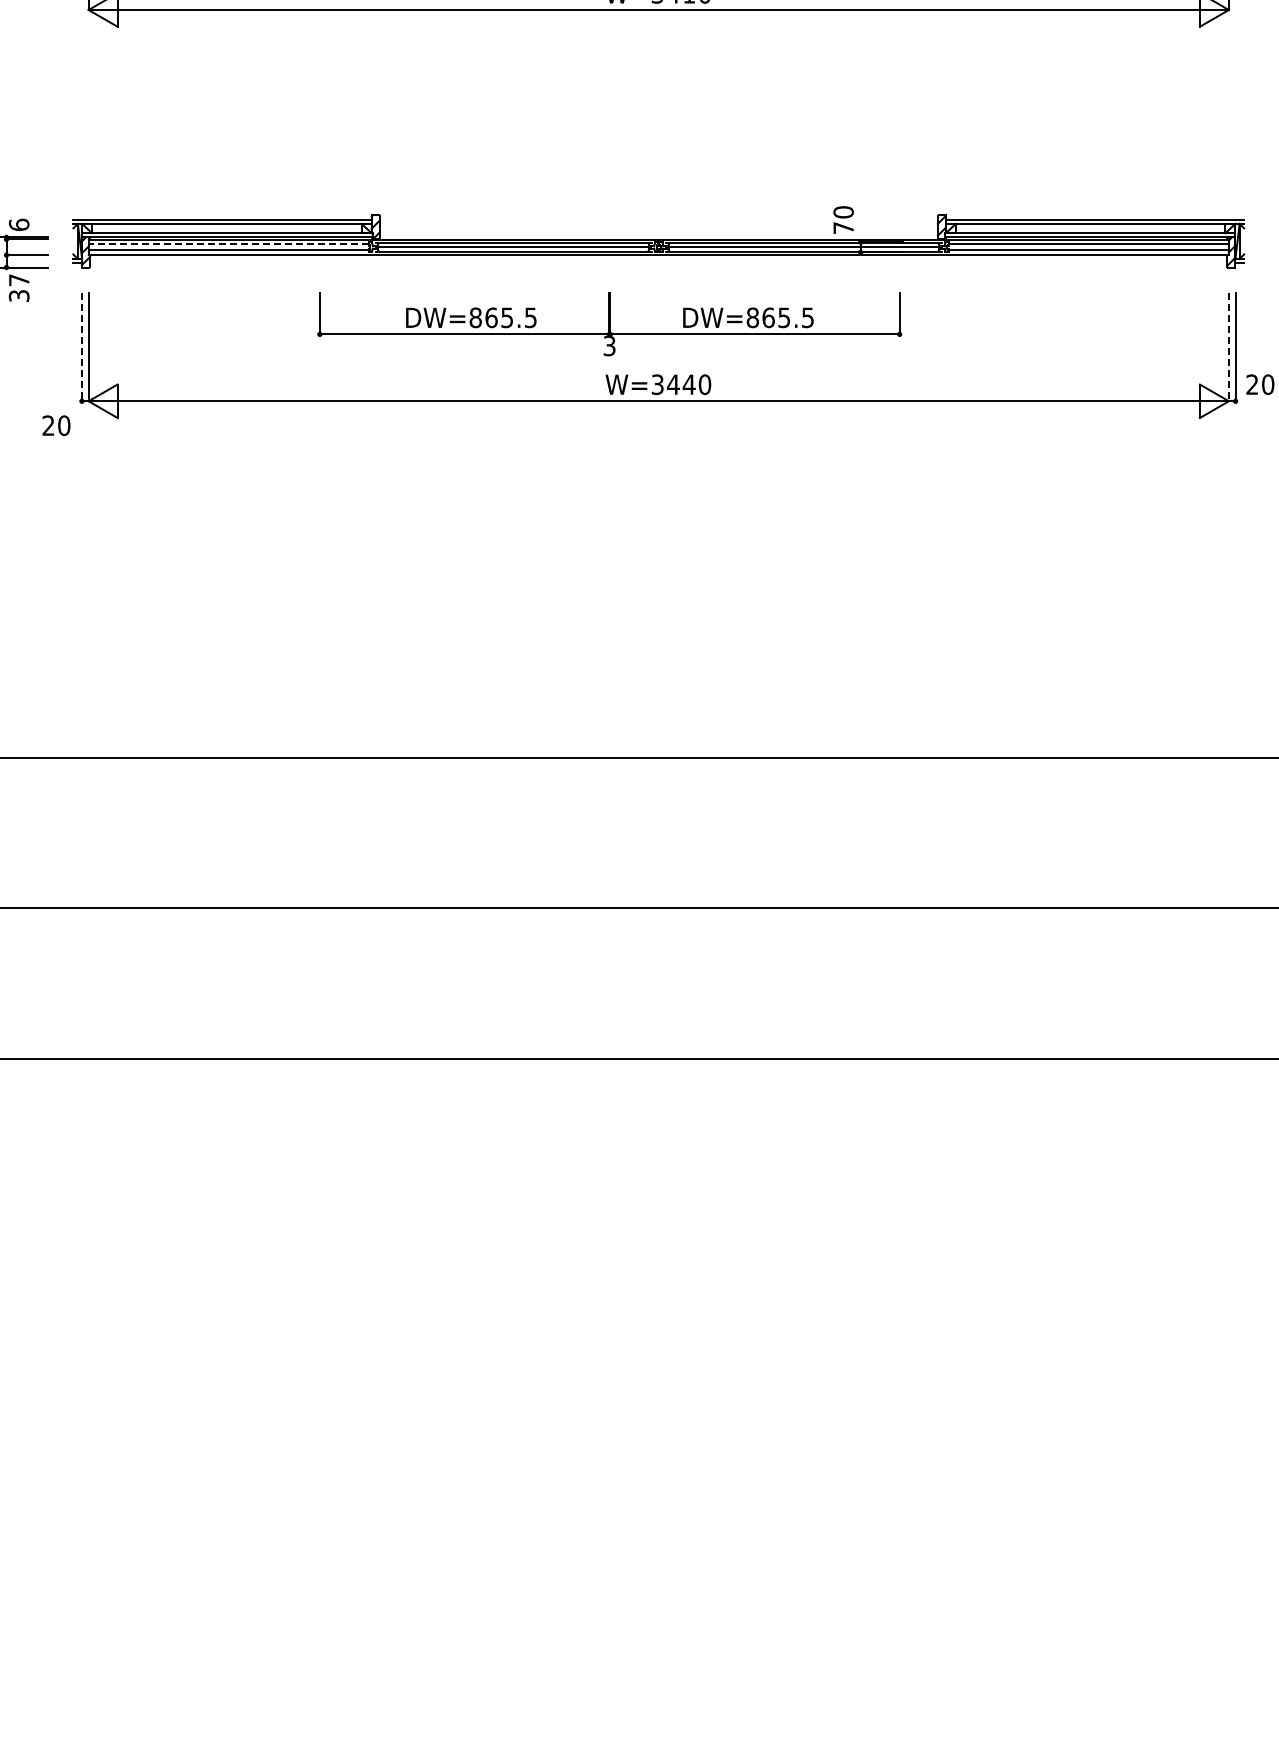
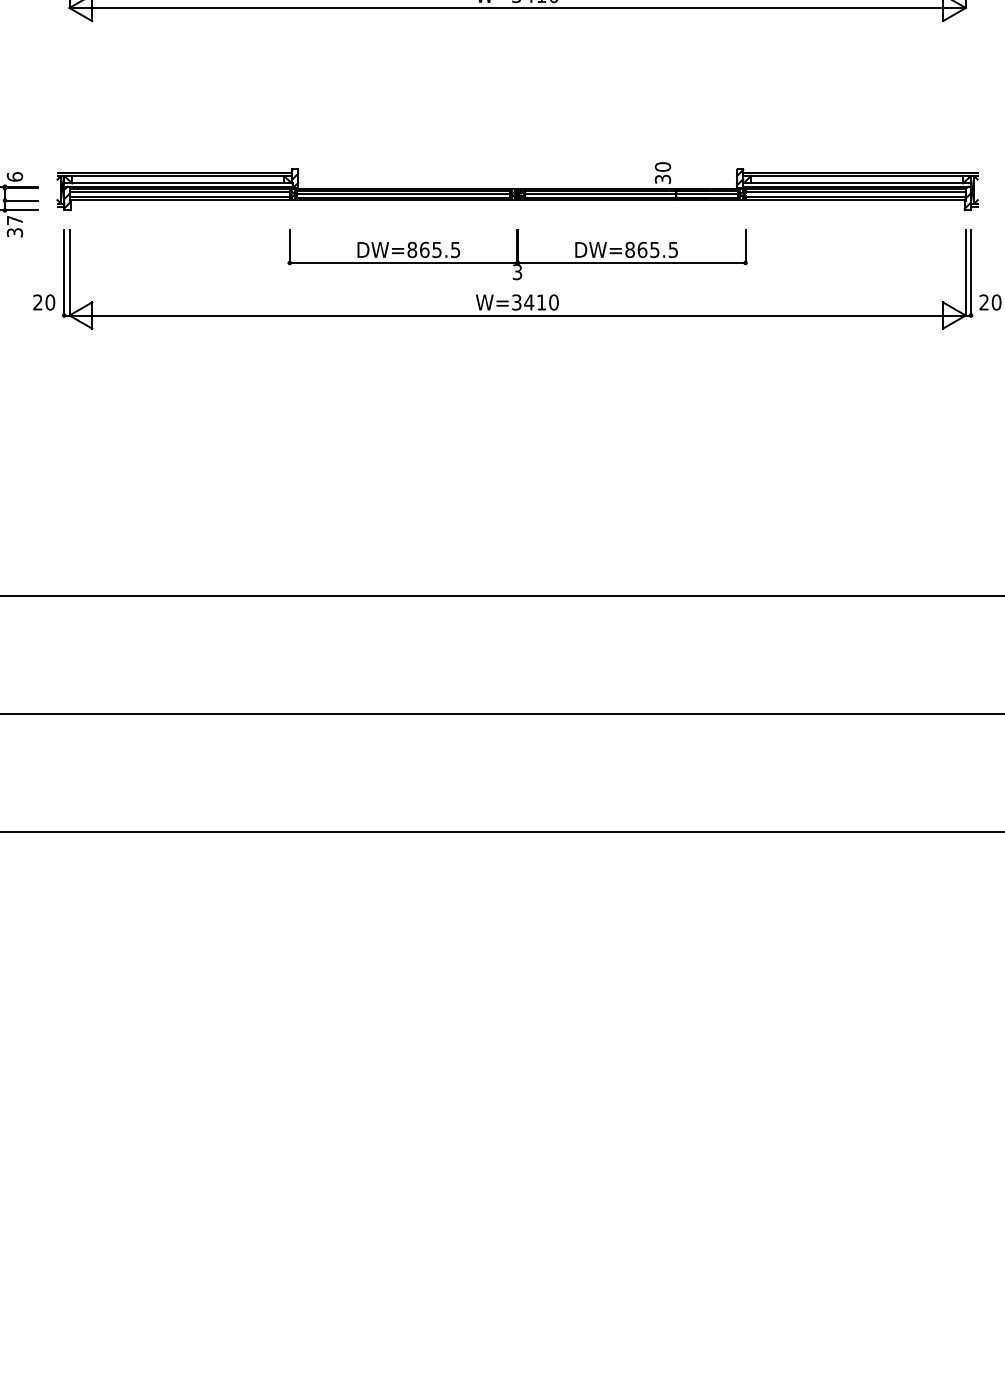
text: (843, 227) -> (662, 178), 70 -> 30
line: (228, 244) -> (179, 192), dashed -> solid
part: (609, 324) -> (517, 255), moved
line: (81, 347) -> (63, 273), dashed -> solid
line: (1228, 347) -> (965, 273), dashed -> solid
text: (688, 384) -> (541, 302), W=3440 -> W=3410
text: (56, 425) -> (44, 302), moved

